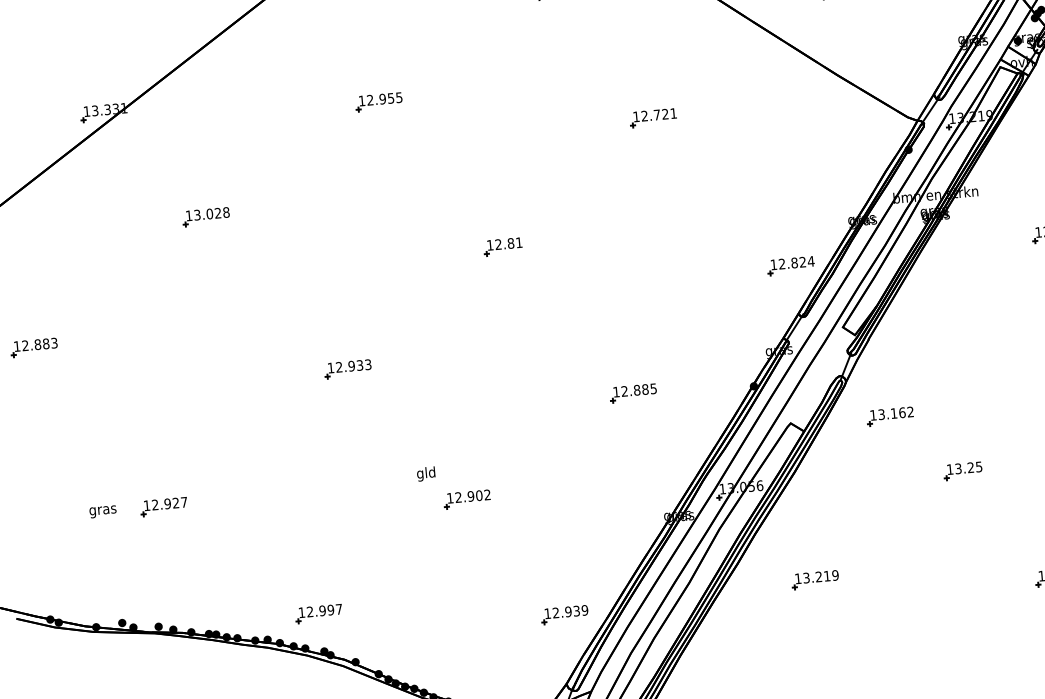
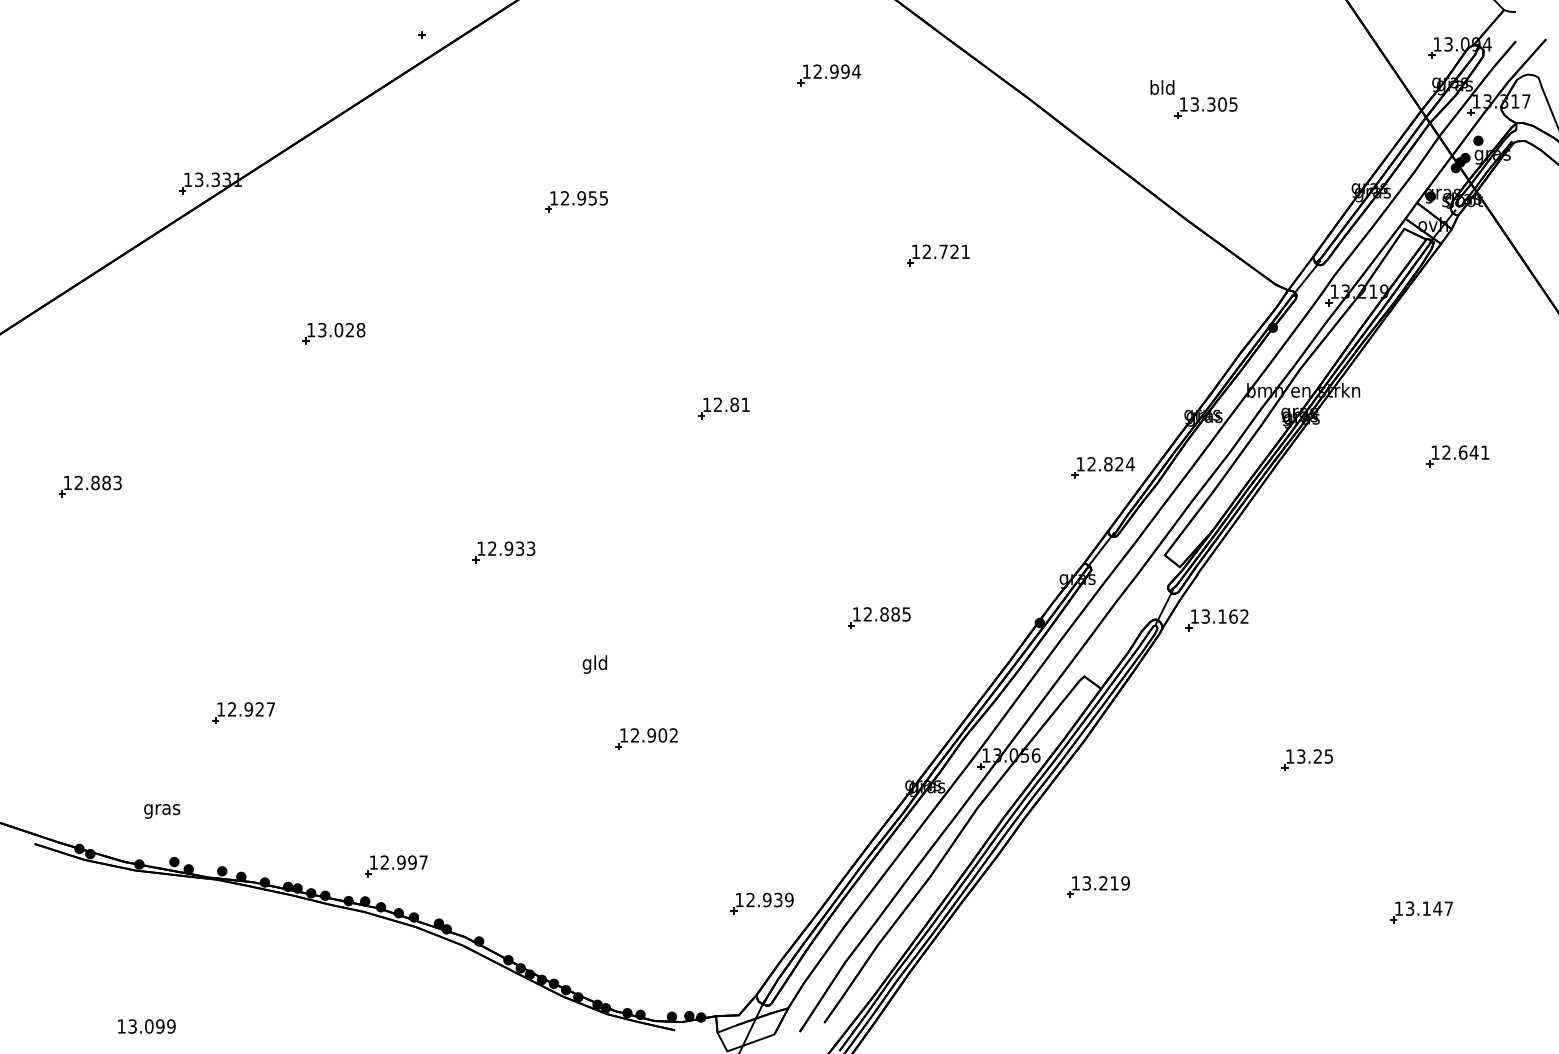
part: (889, 416) -> (1216, 620), moved
text: (425, 474) -> (594, 664), moved
text: (103, 511) -> (162, 811), moved
part: (319, 614) -> (396, 866), moved

